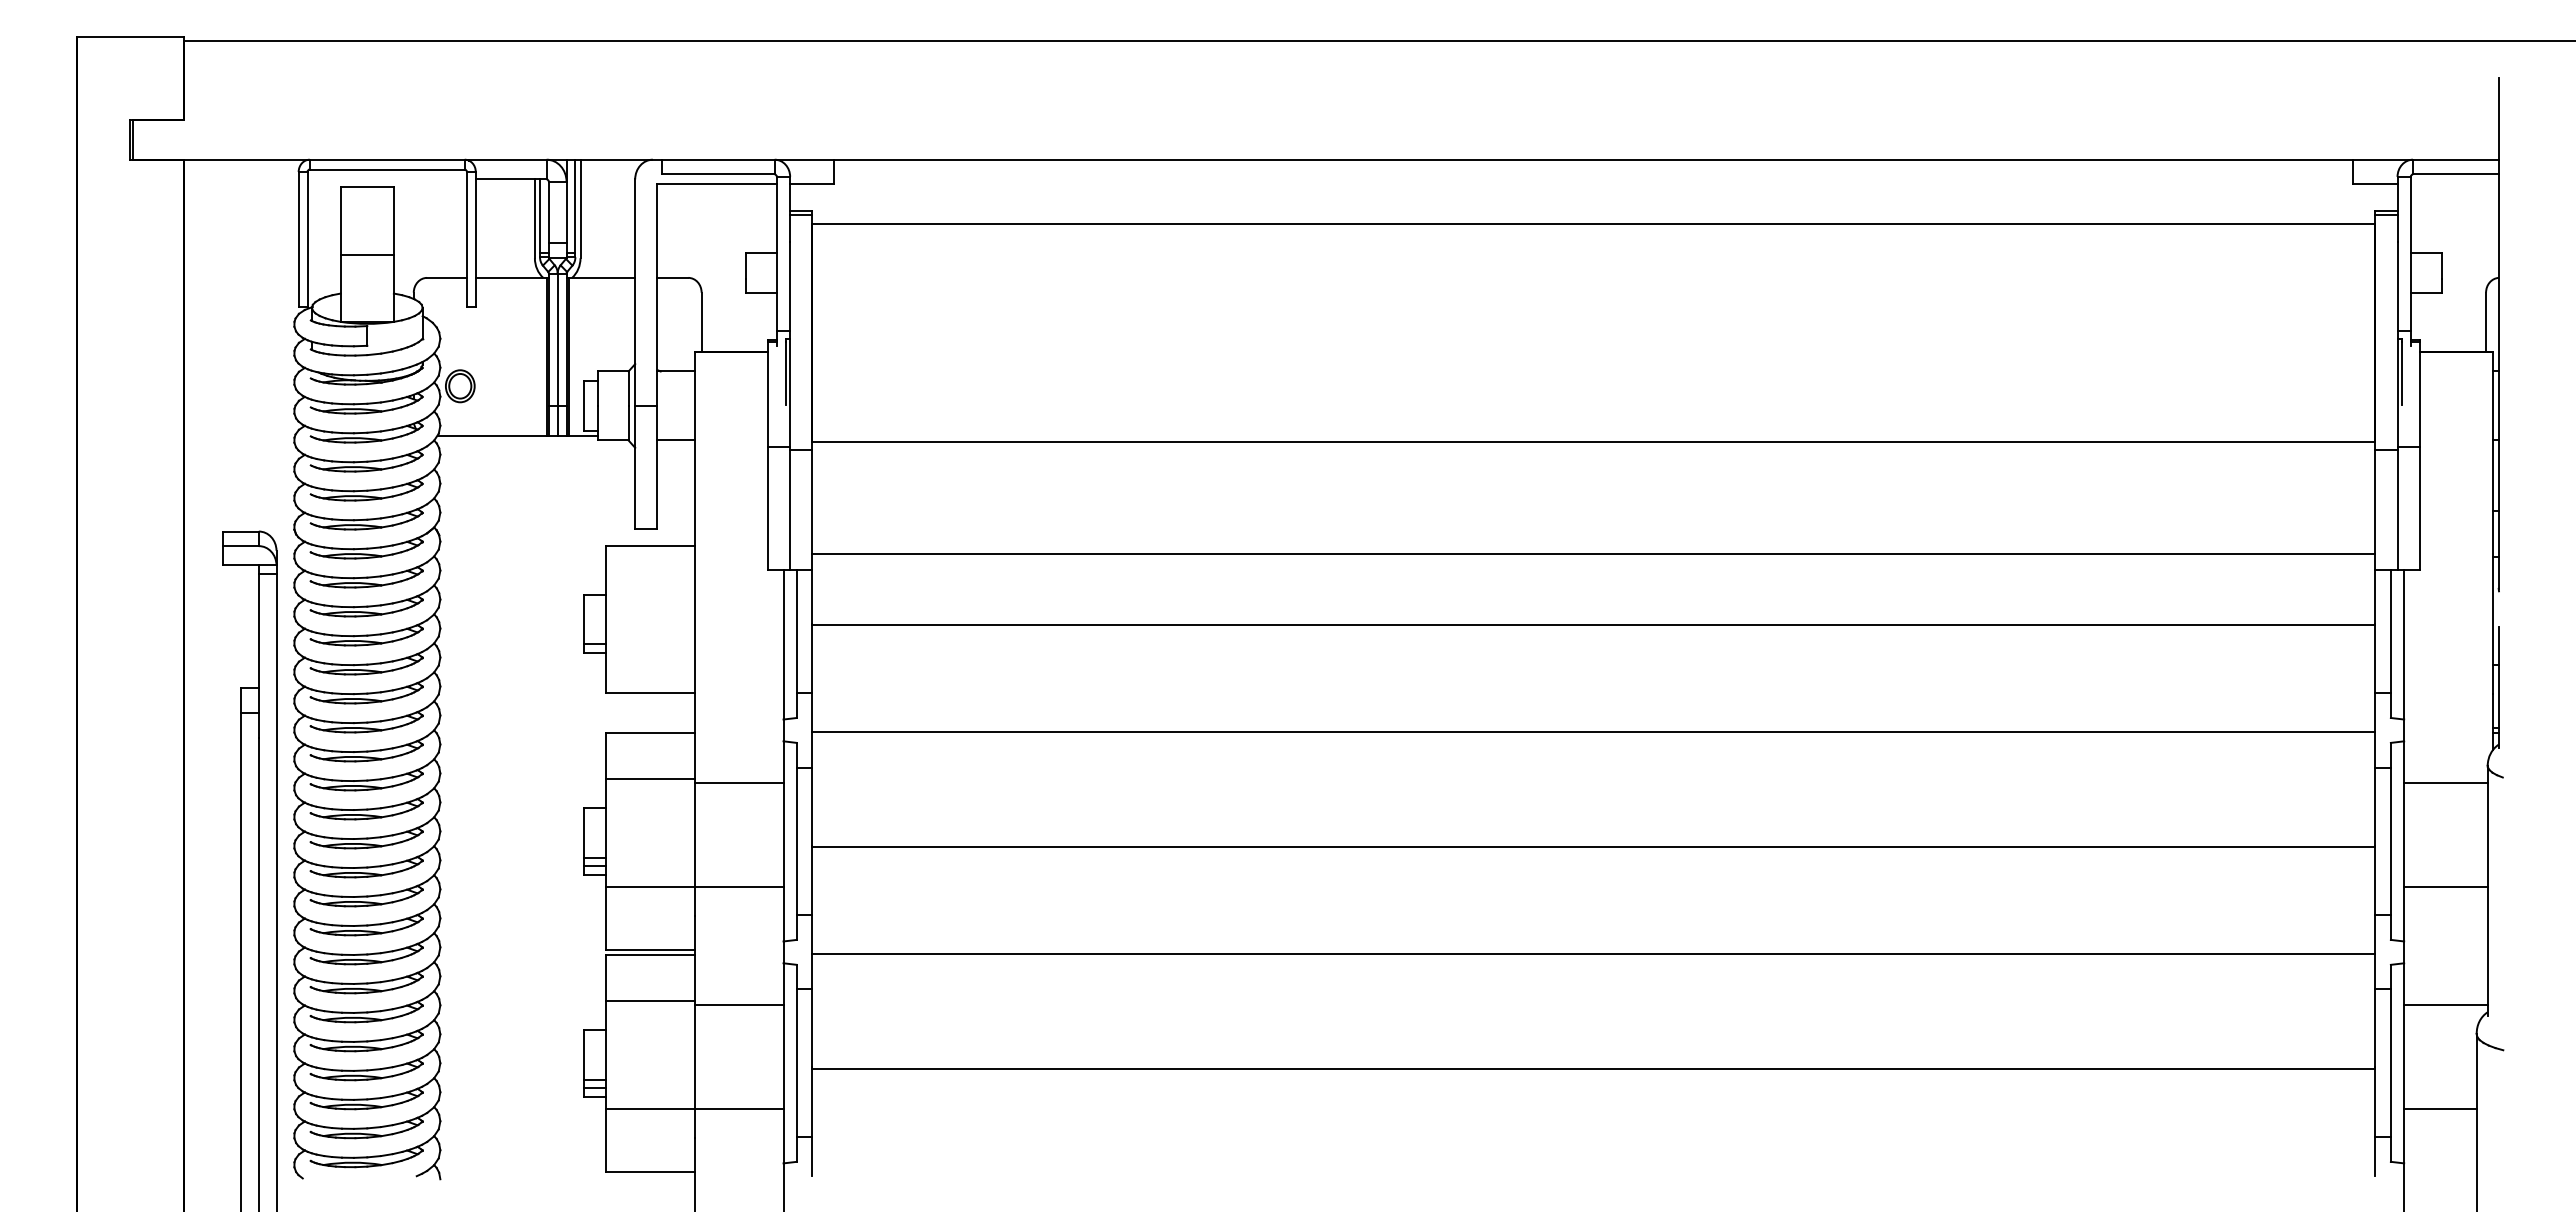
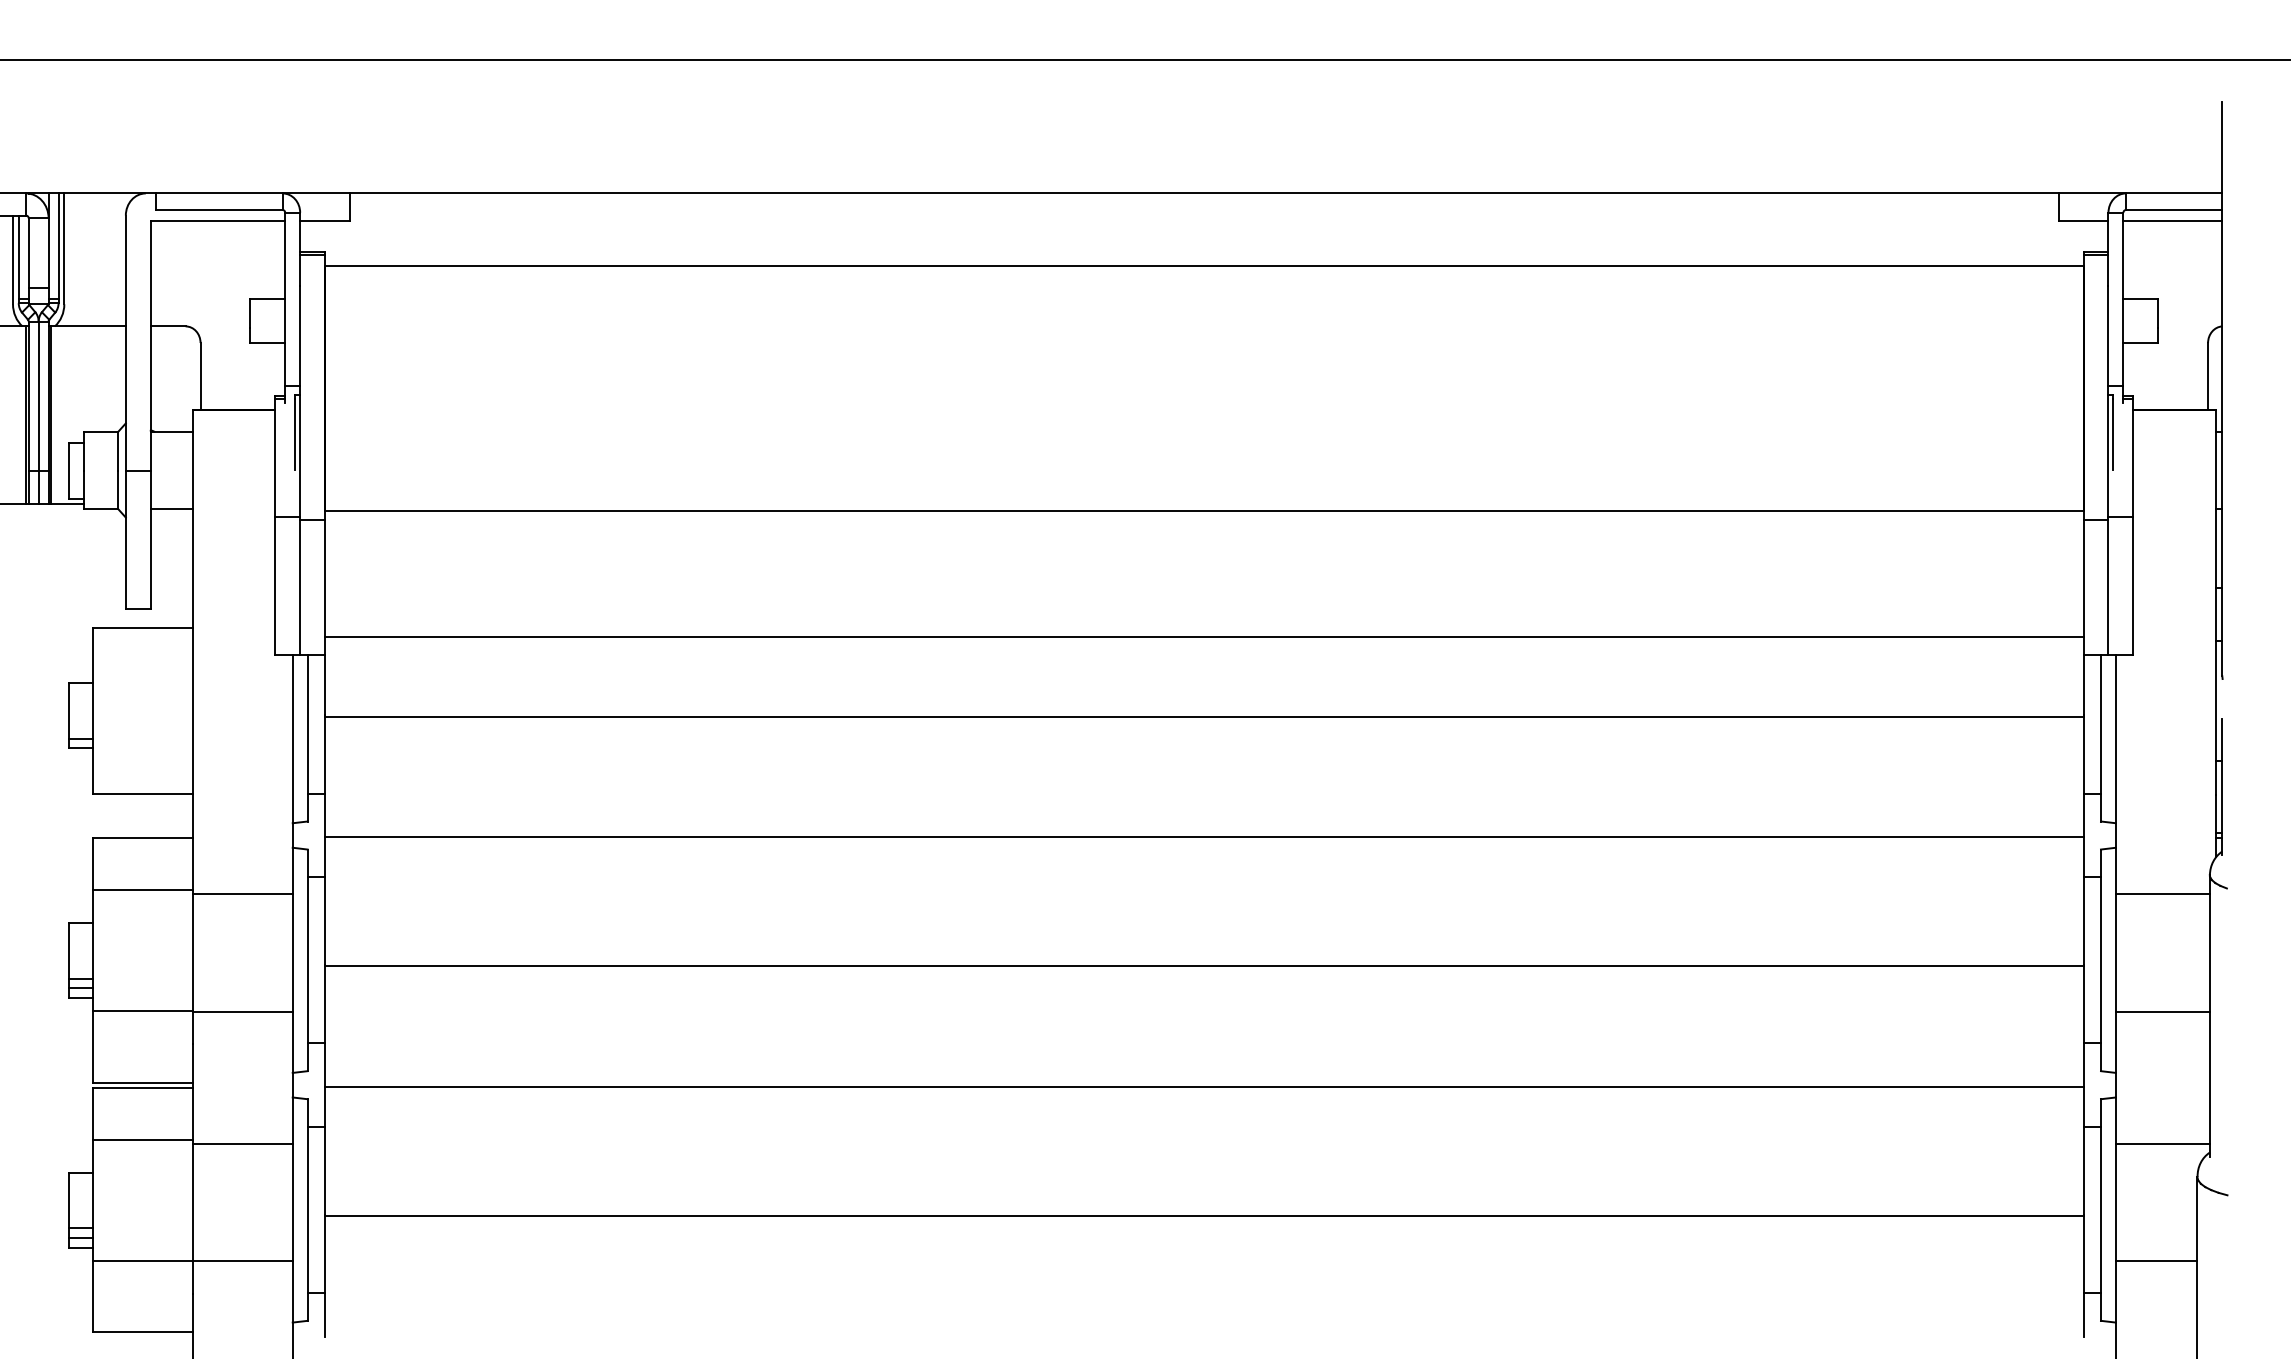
line: (2454, 184) -> (2172, 221), added

